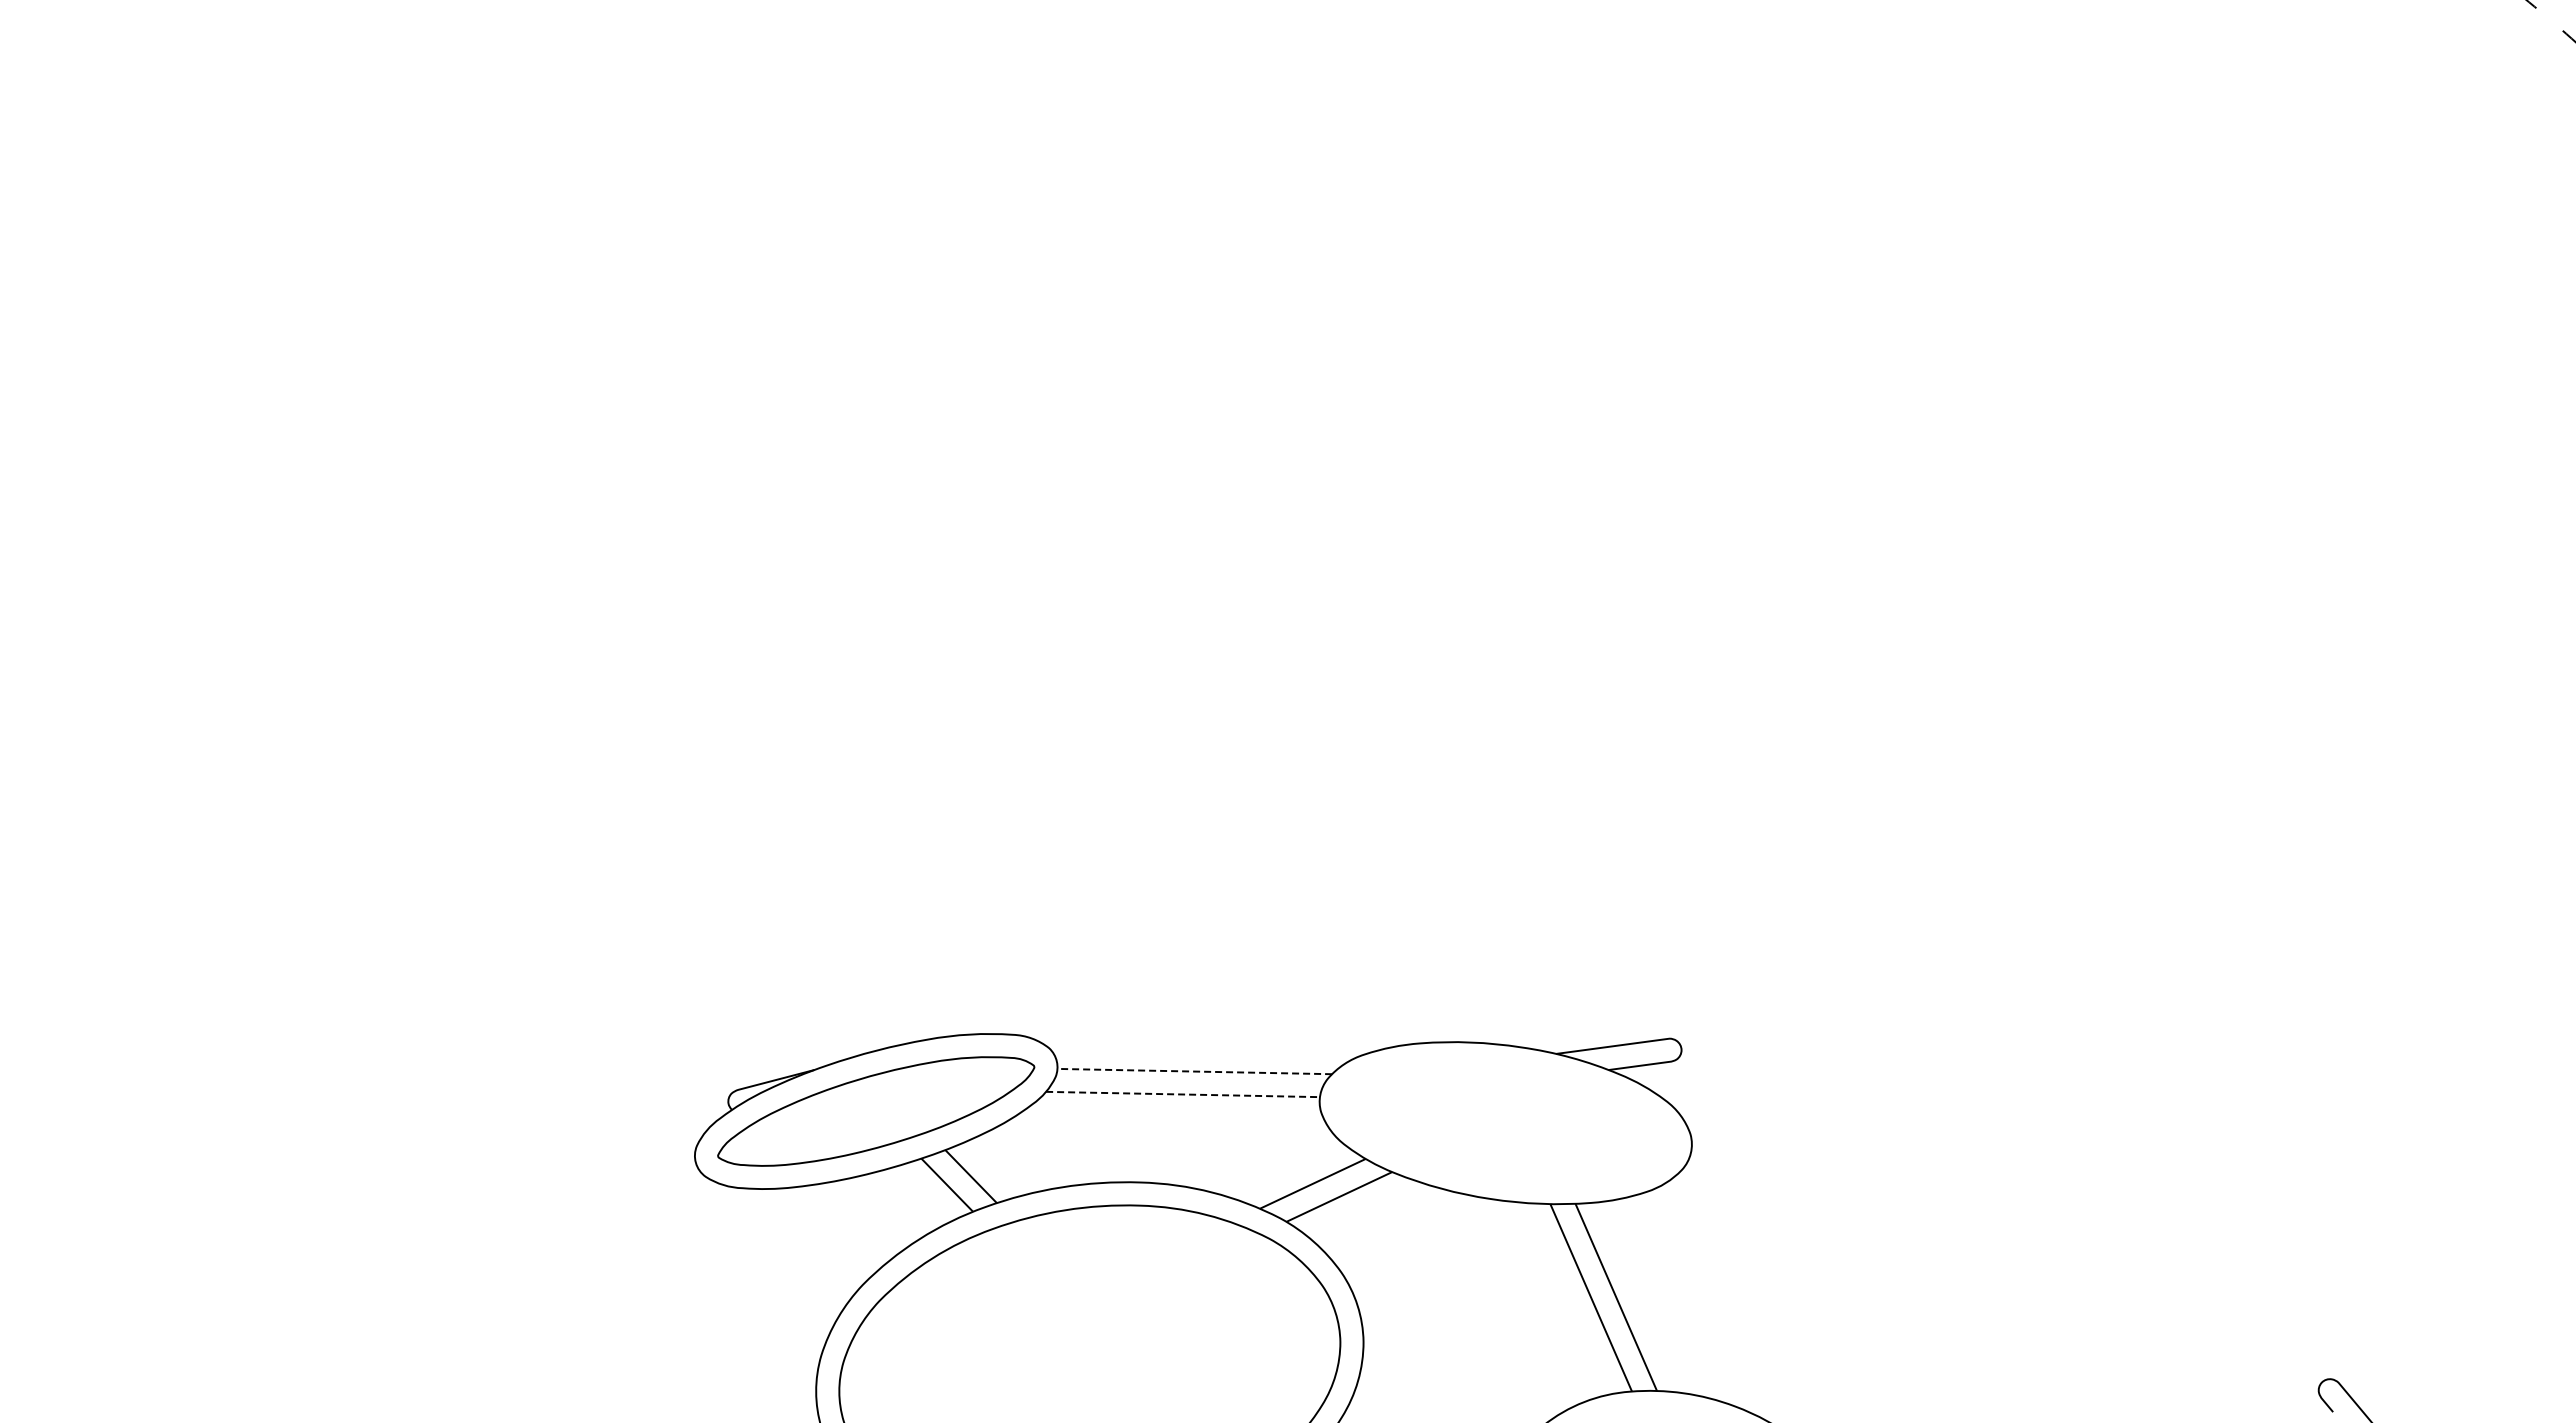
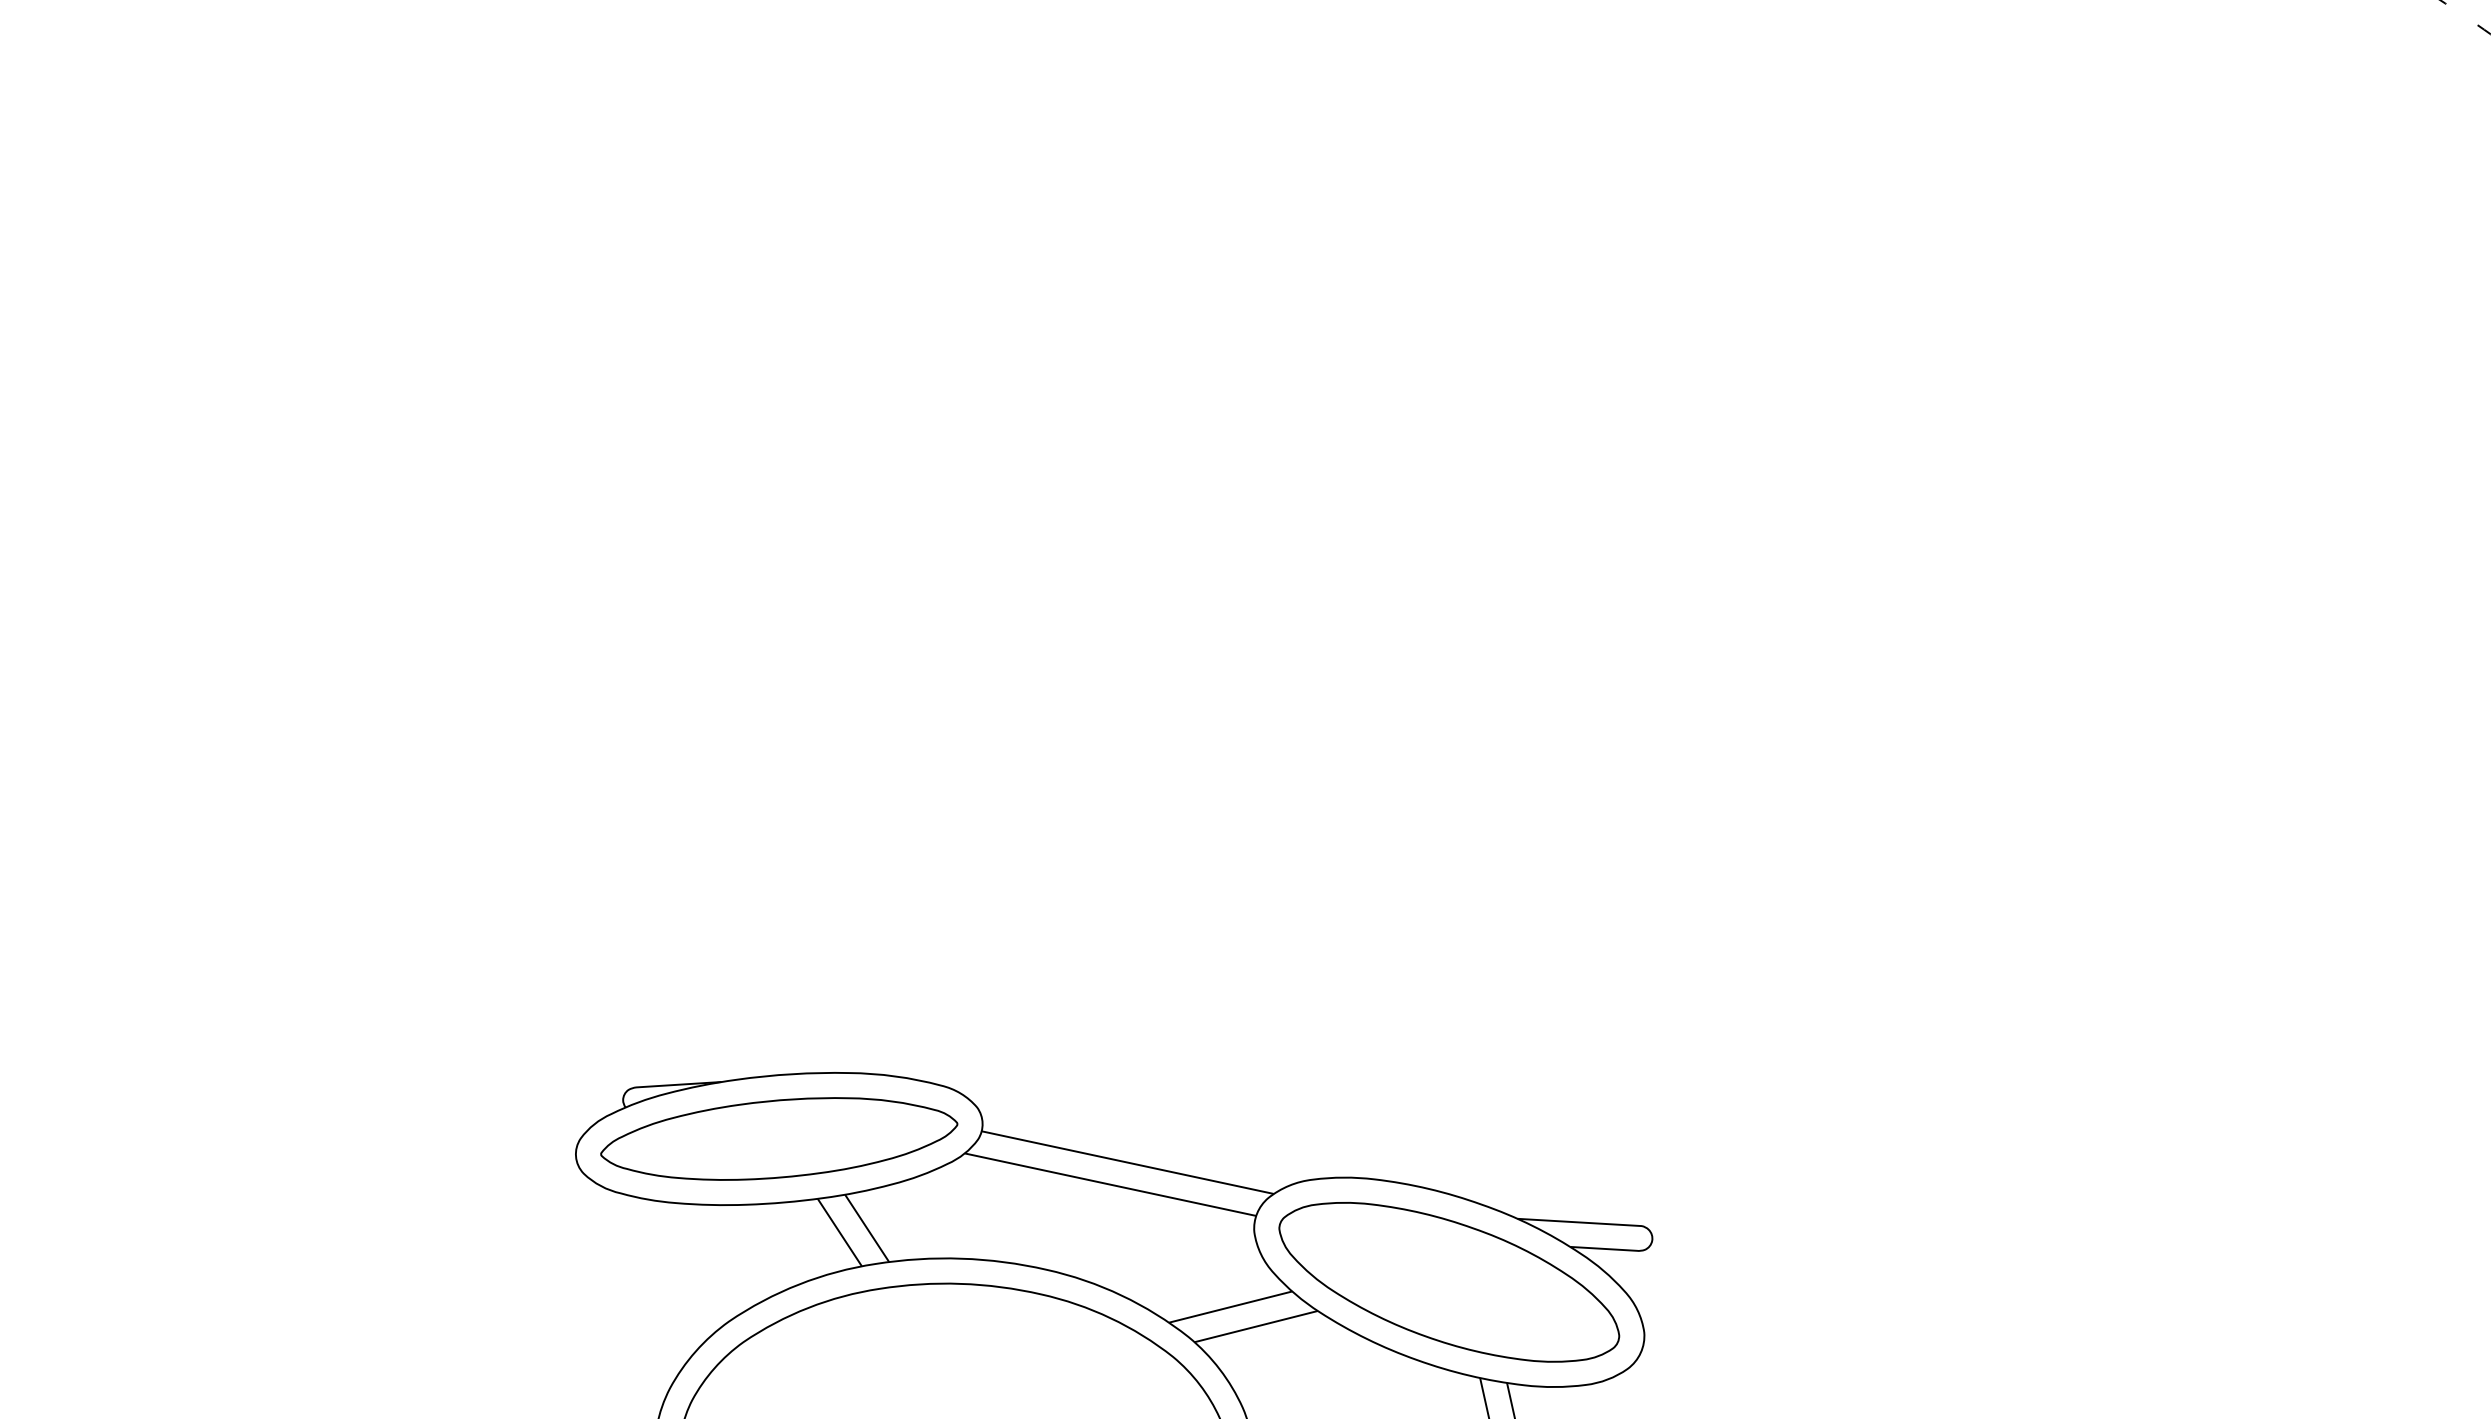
line: (1194, 1071) -> (1127, 1162), dashed -> solid
line: (1183, 1094) -> (1111, 1184), dashed -> solid
part: (1505, 1122) -> (1449, 1281), added

